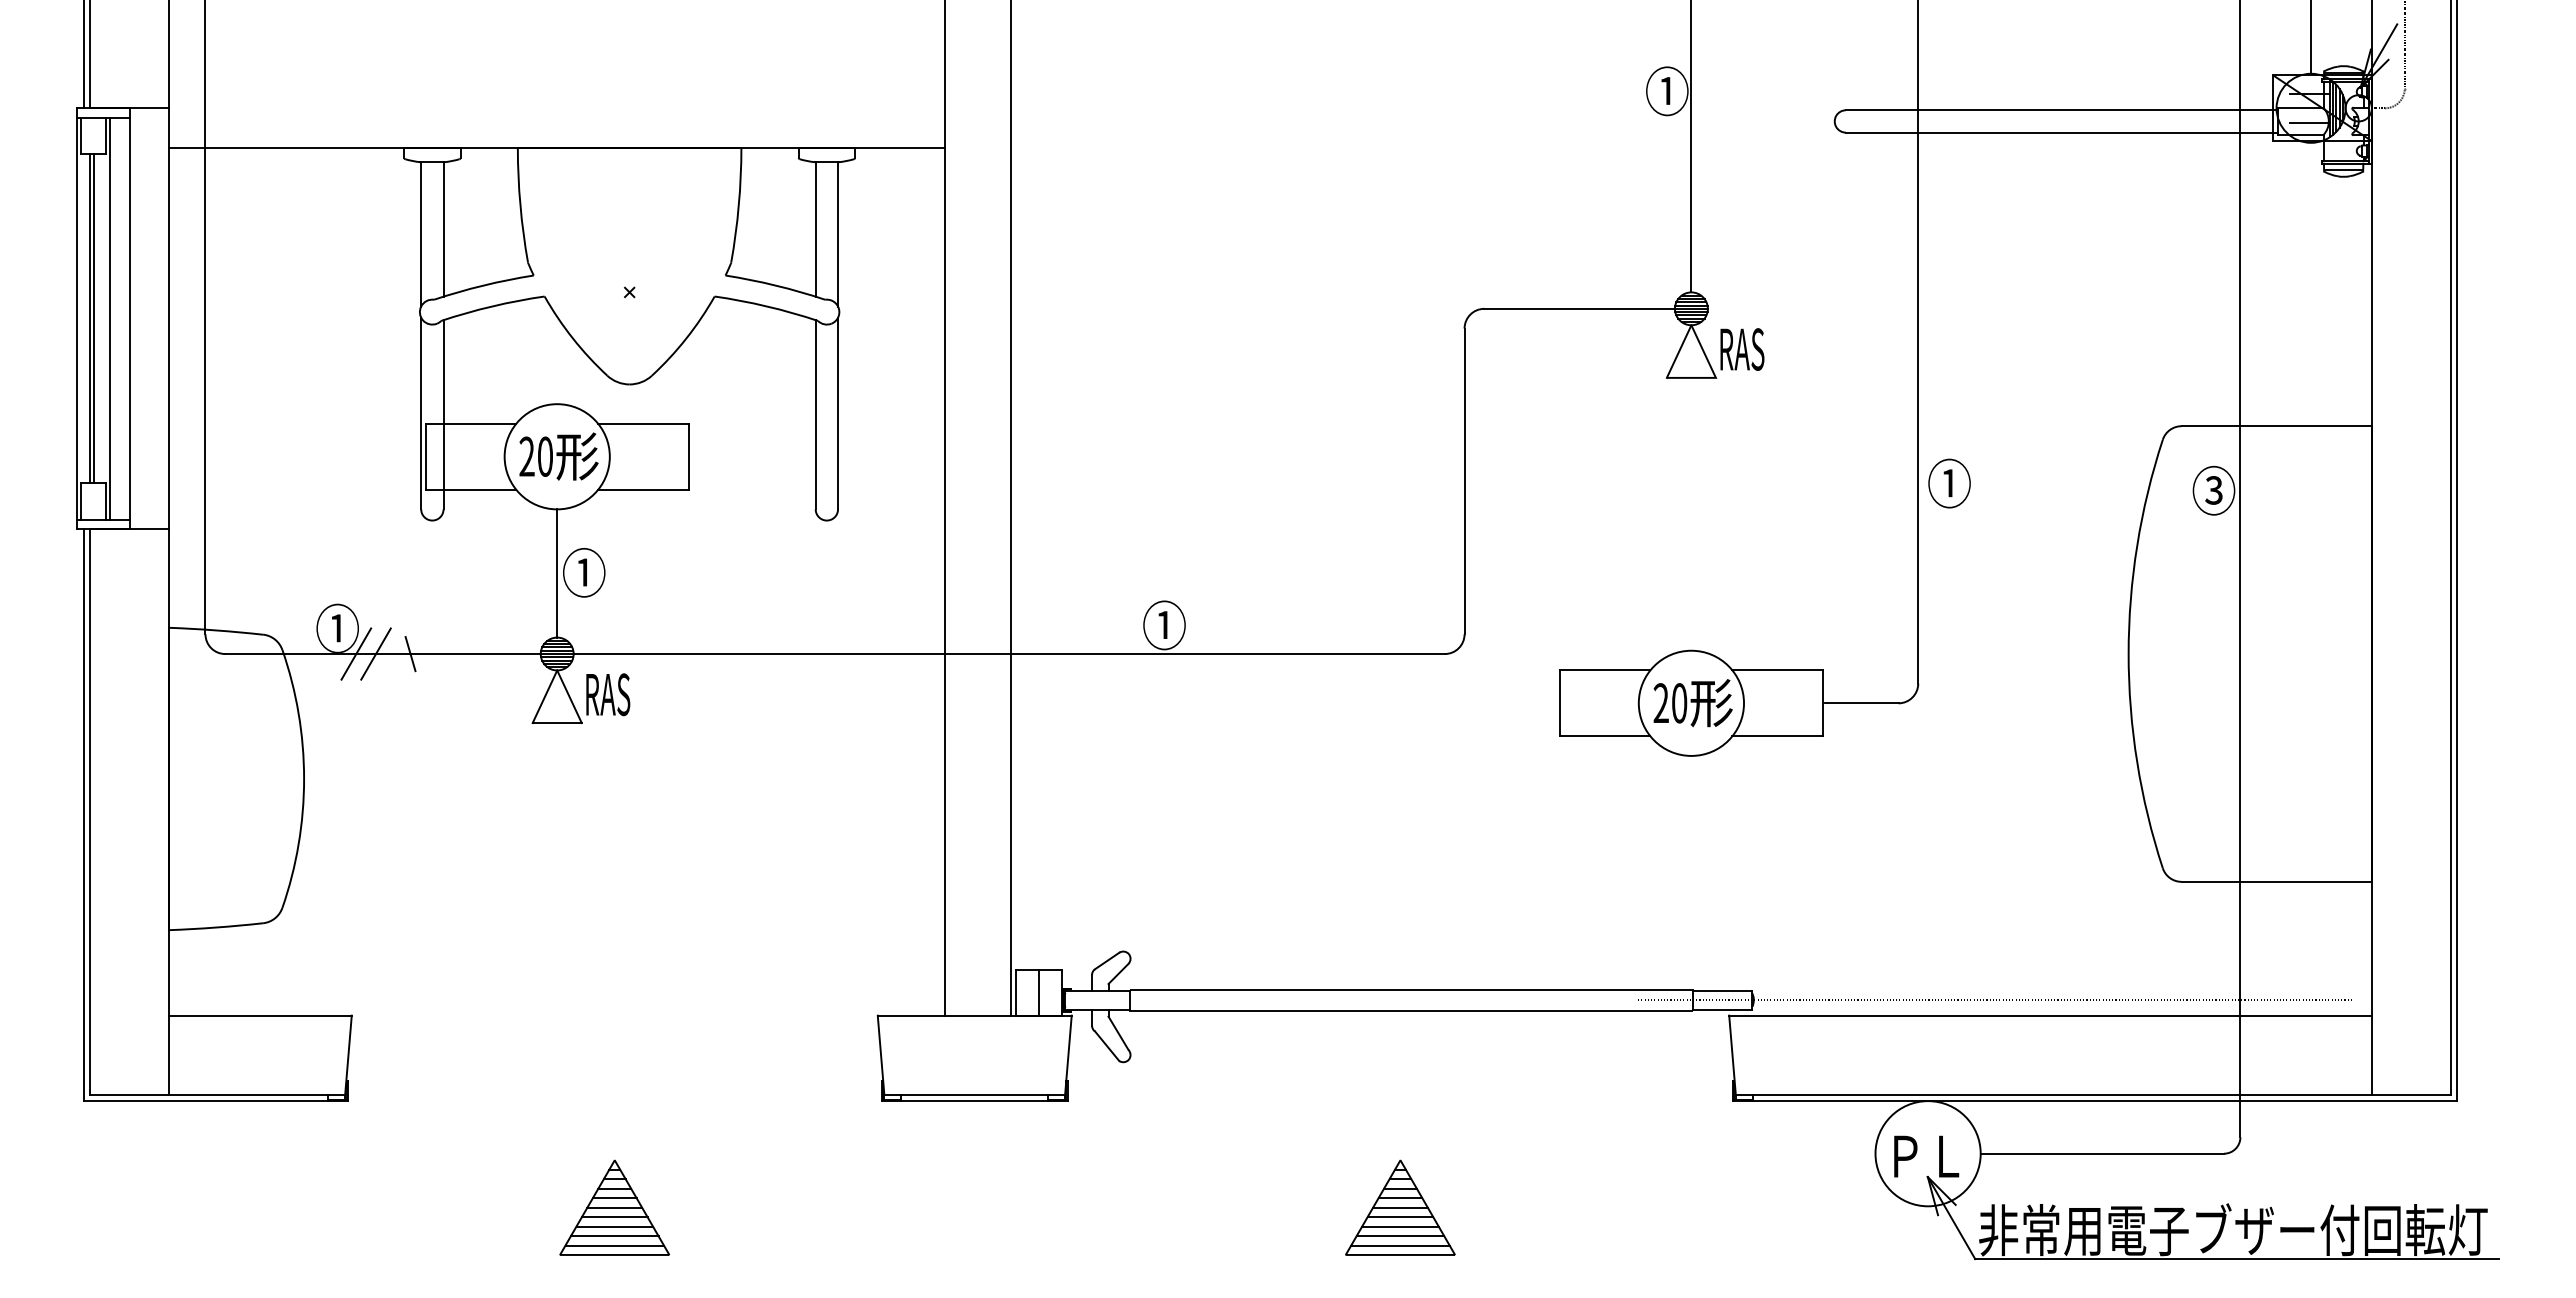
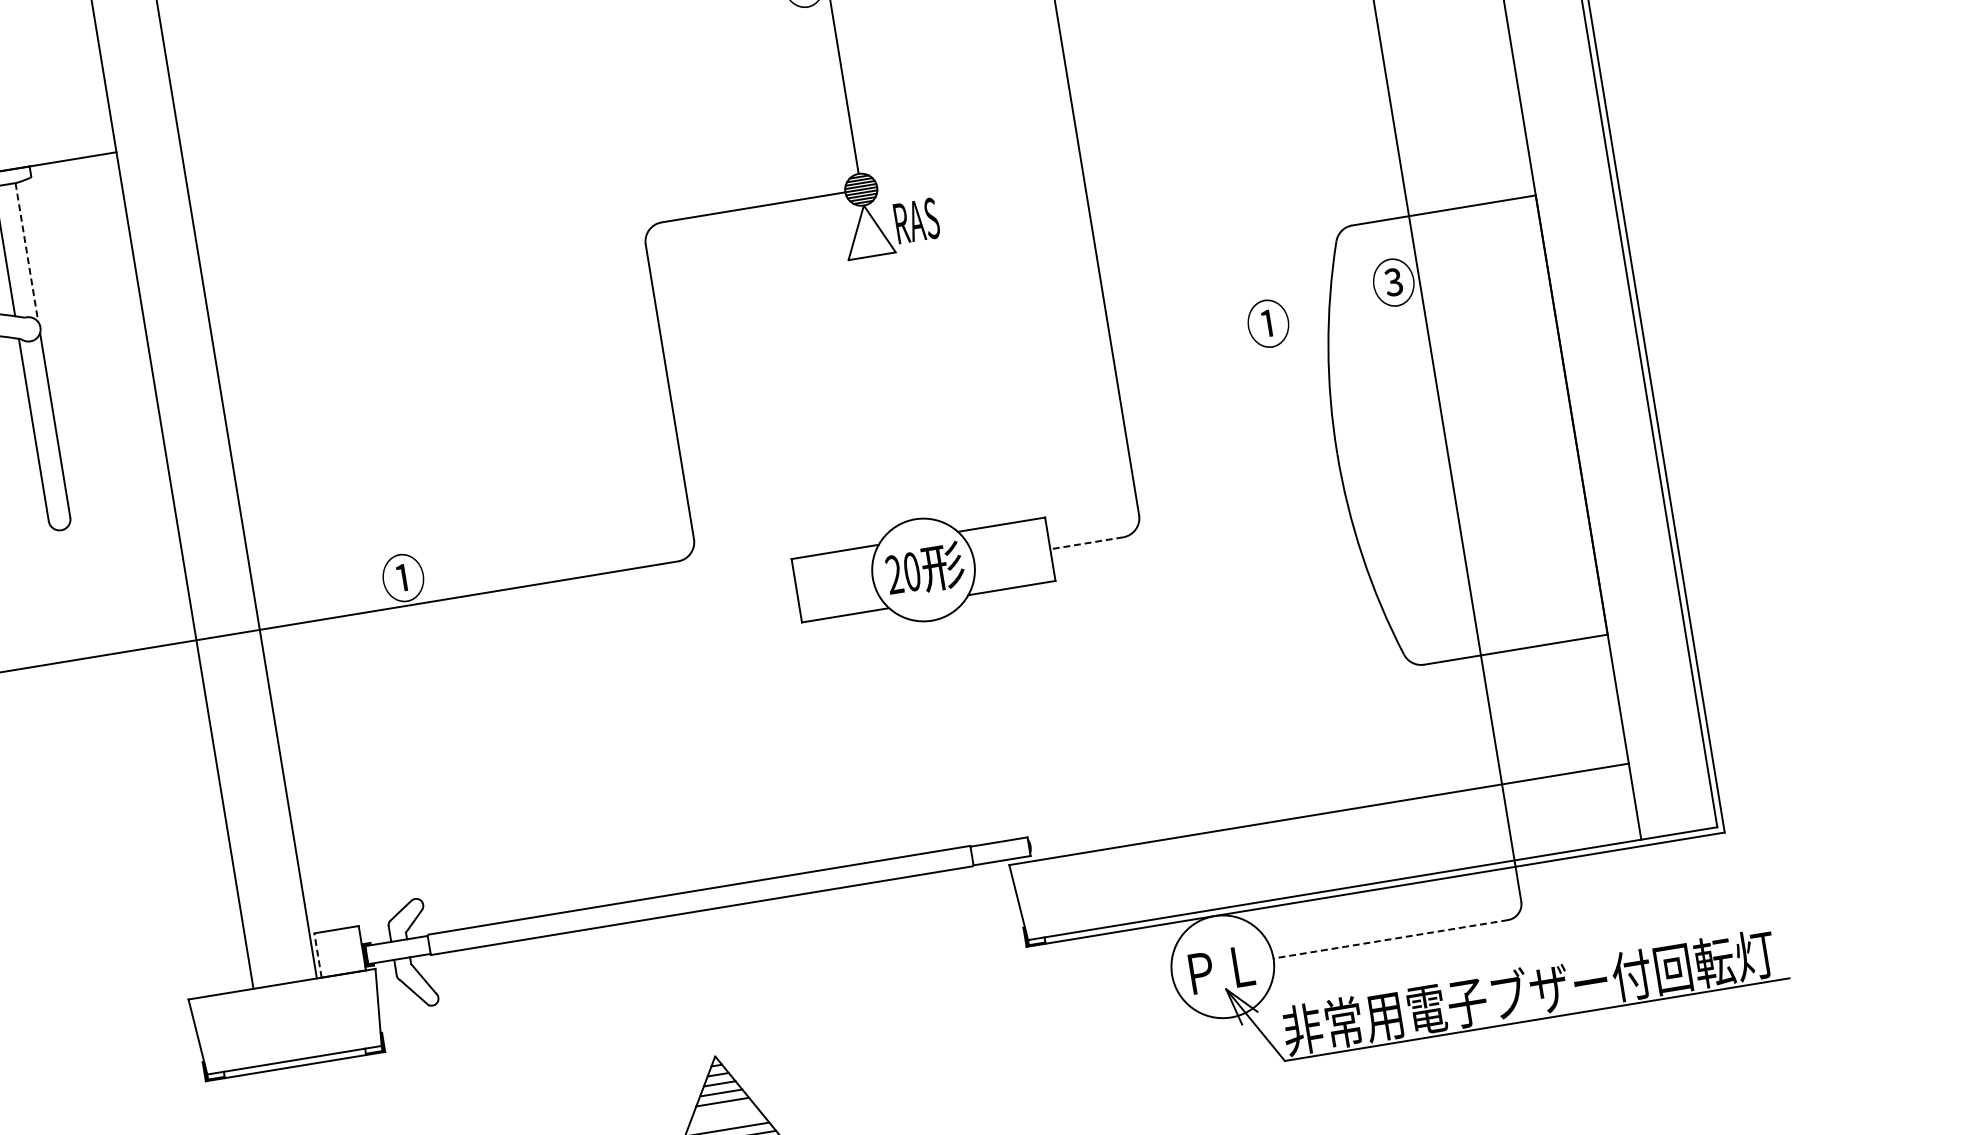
line: (838, 234) -> (27, 252), solid -> dashed
text: (1949, 483) -> (1268, 323), moved
line: (1861, 703) -> (1087, 543), solid -> dashed
line: (1015, 992) -> (317, 955), solid -> dashed
line: (1038, 992) -> (339, 951), removed
line: (1995, 1000) -> (1263, 808), removed
line: (2102, 1153) -> (1390, 939), solid -> dashed
line: (1400, 1217) -> (724, 1111), removed
line: (1400, 1226) -> (725, 1120), removed

